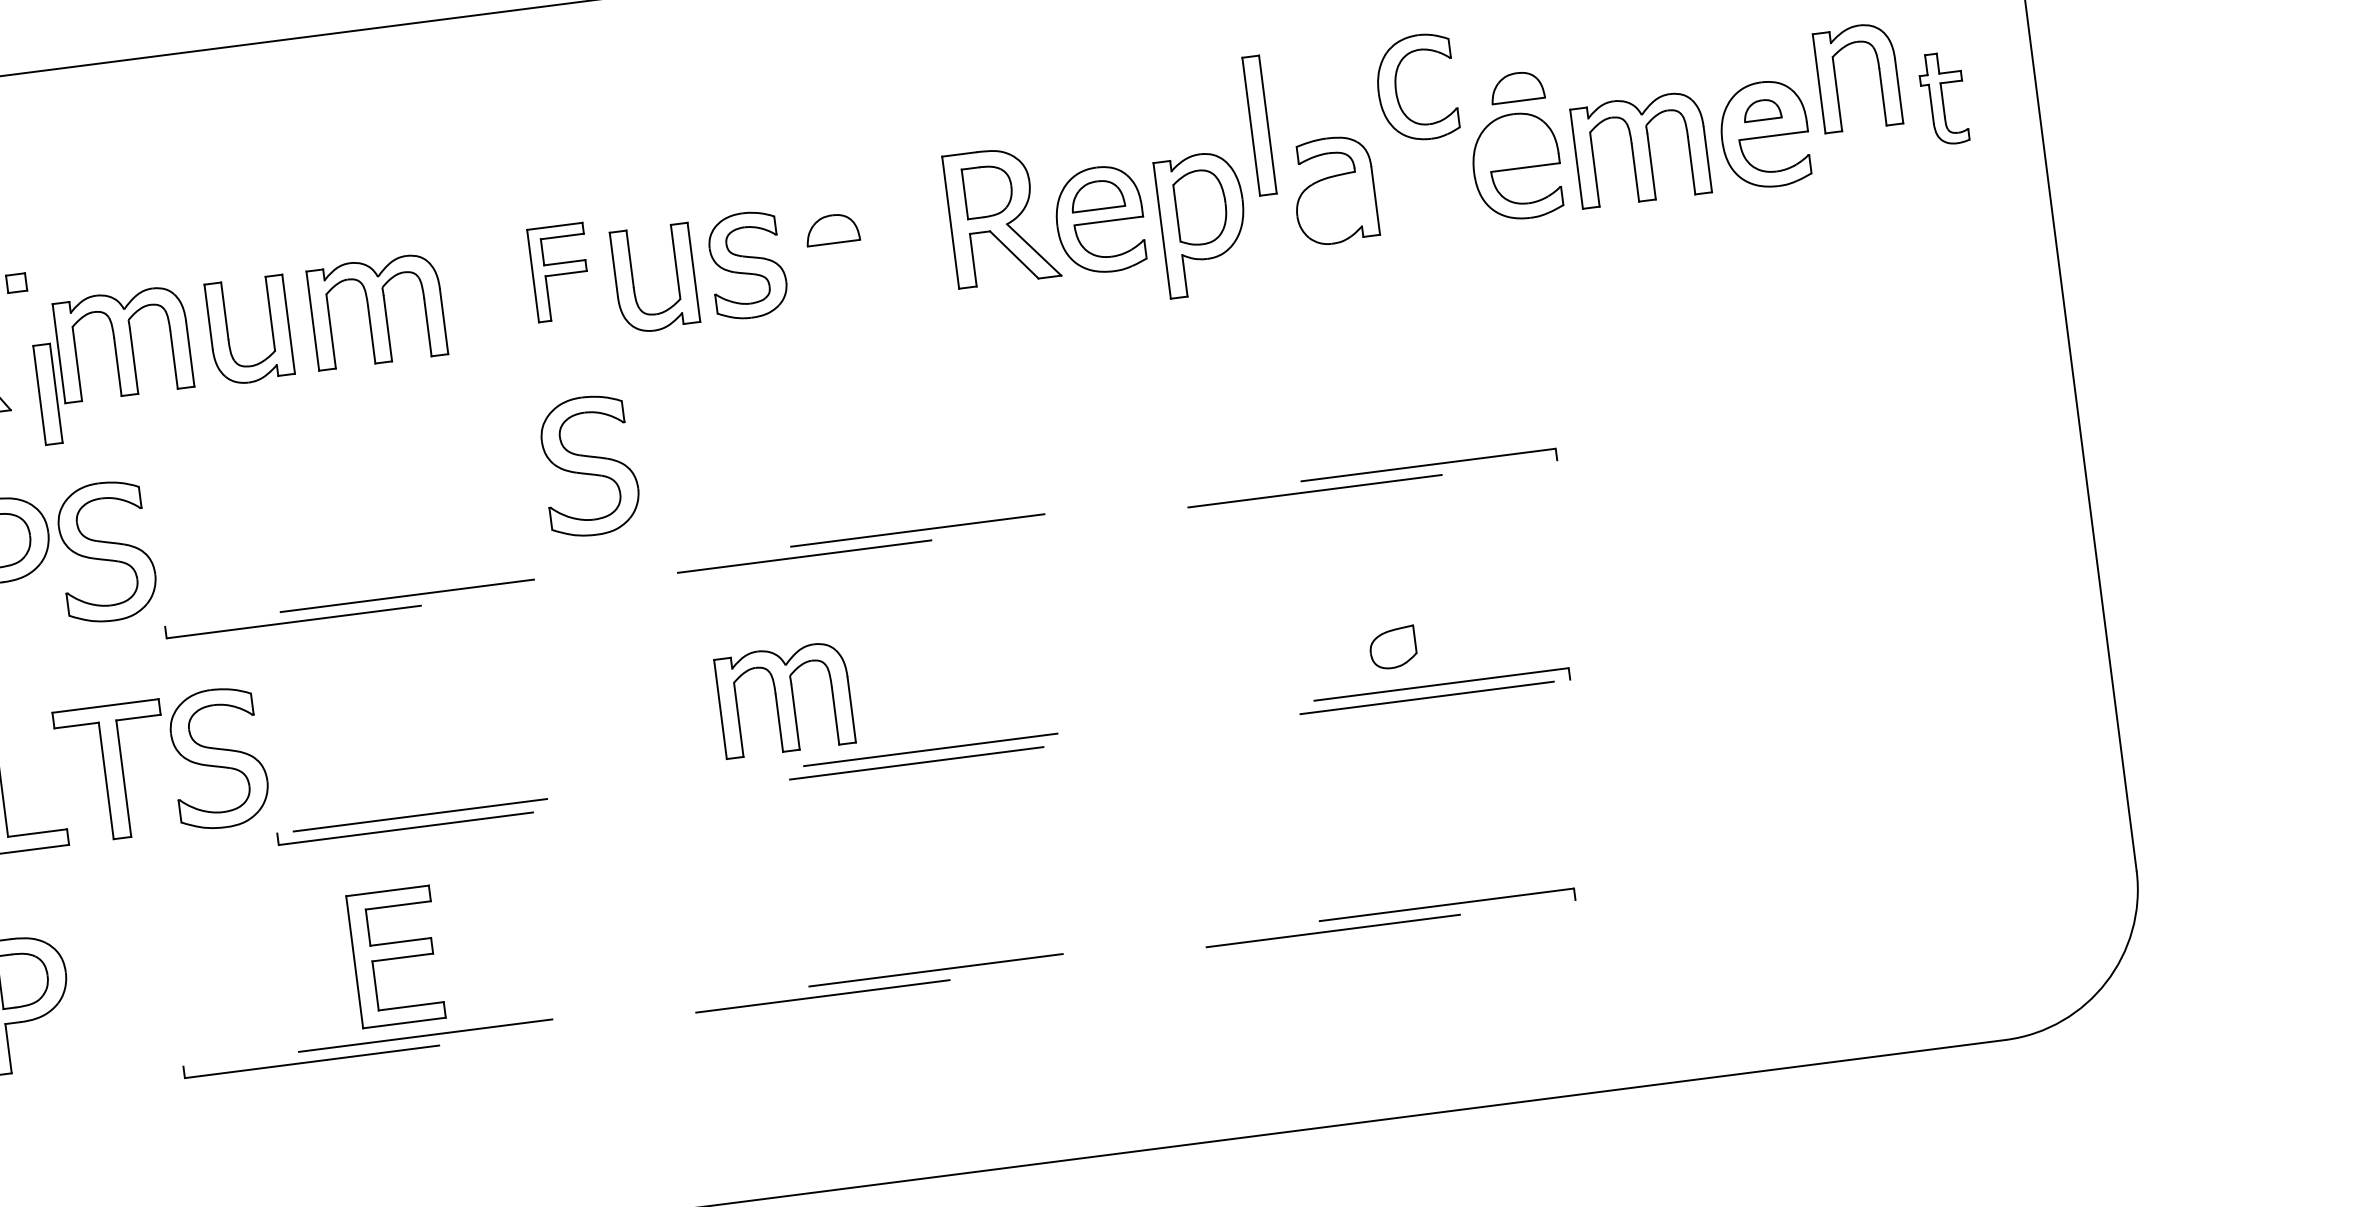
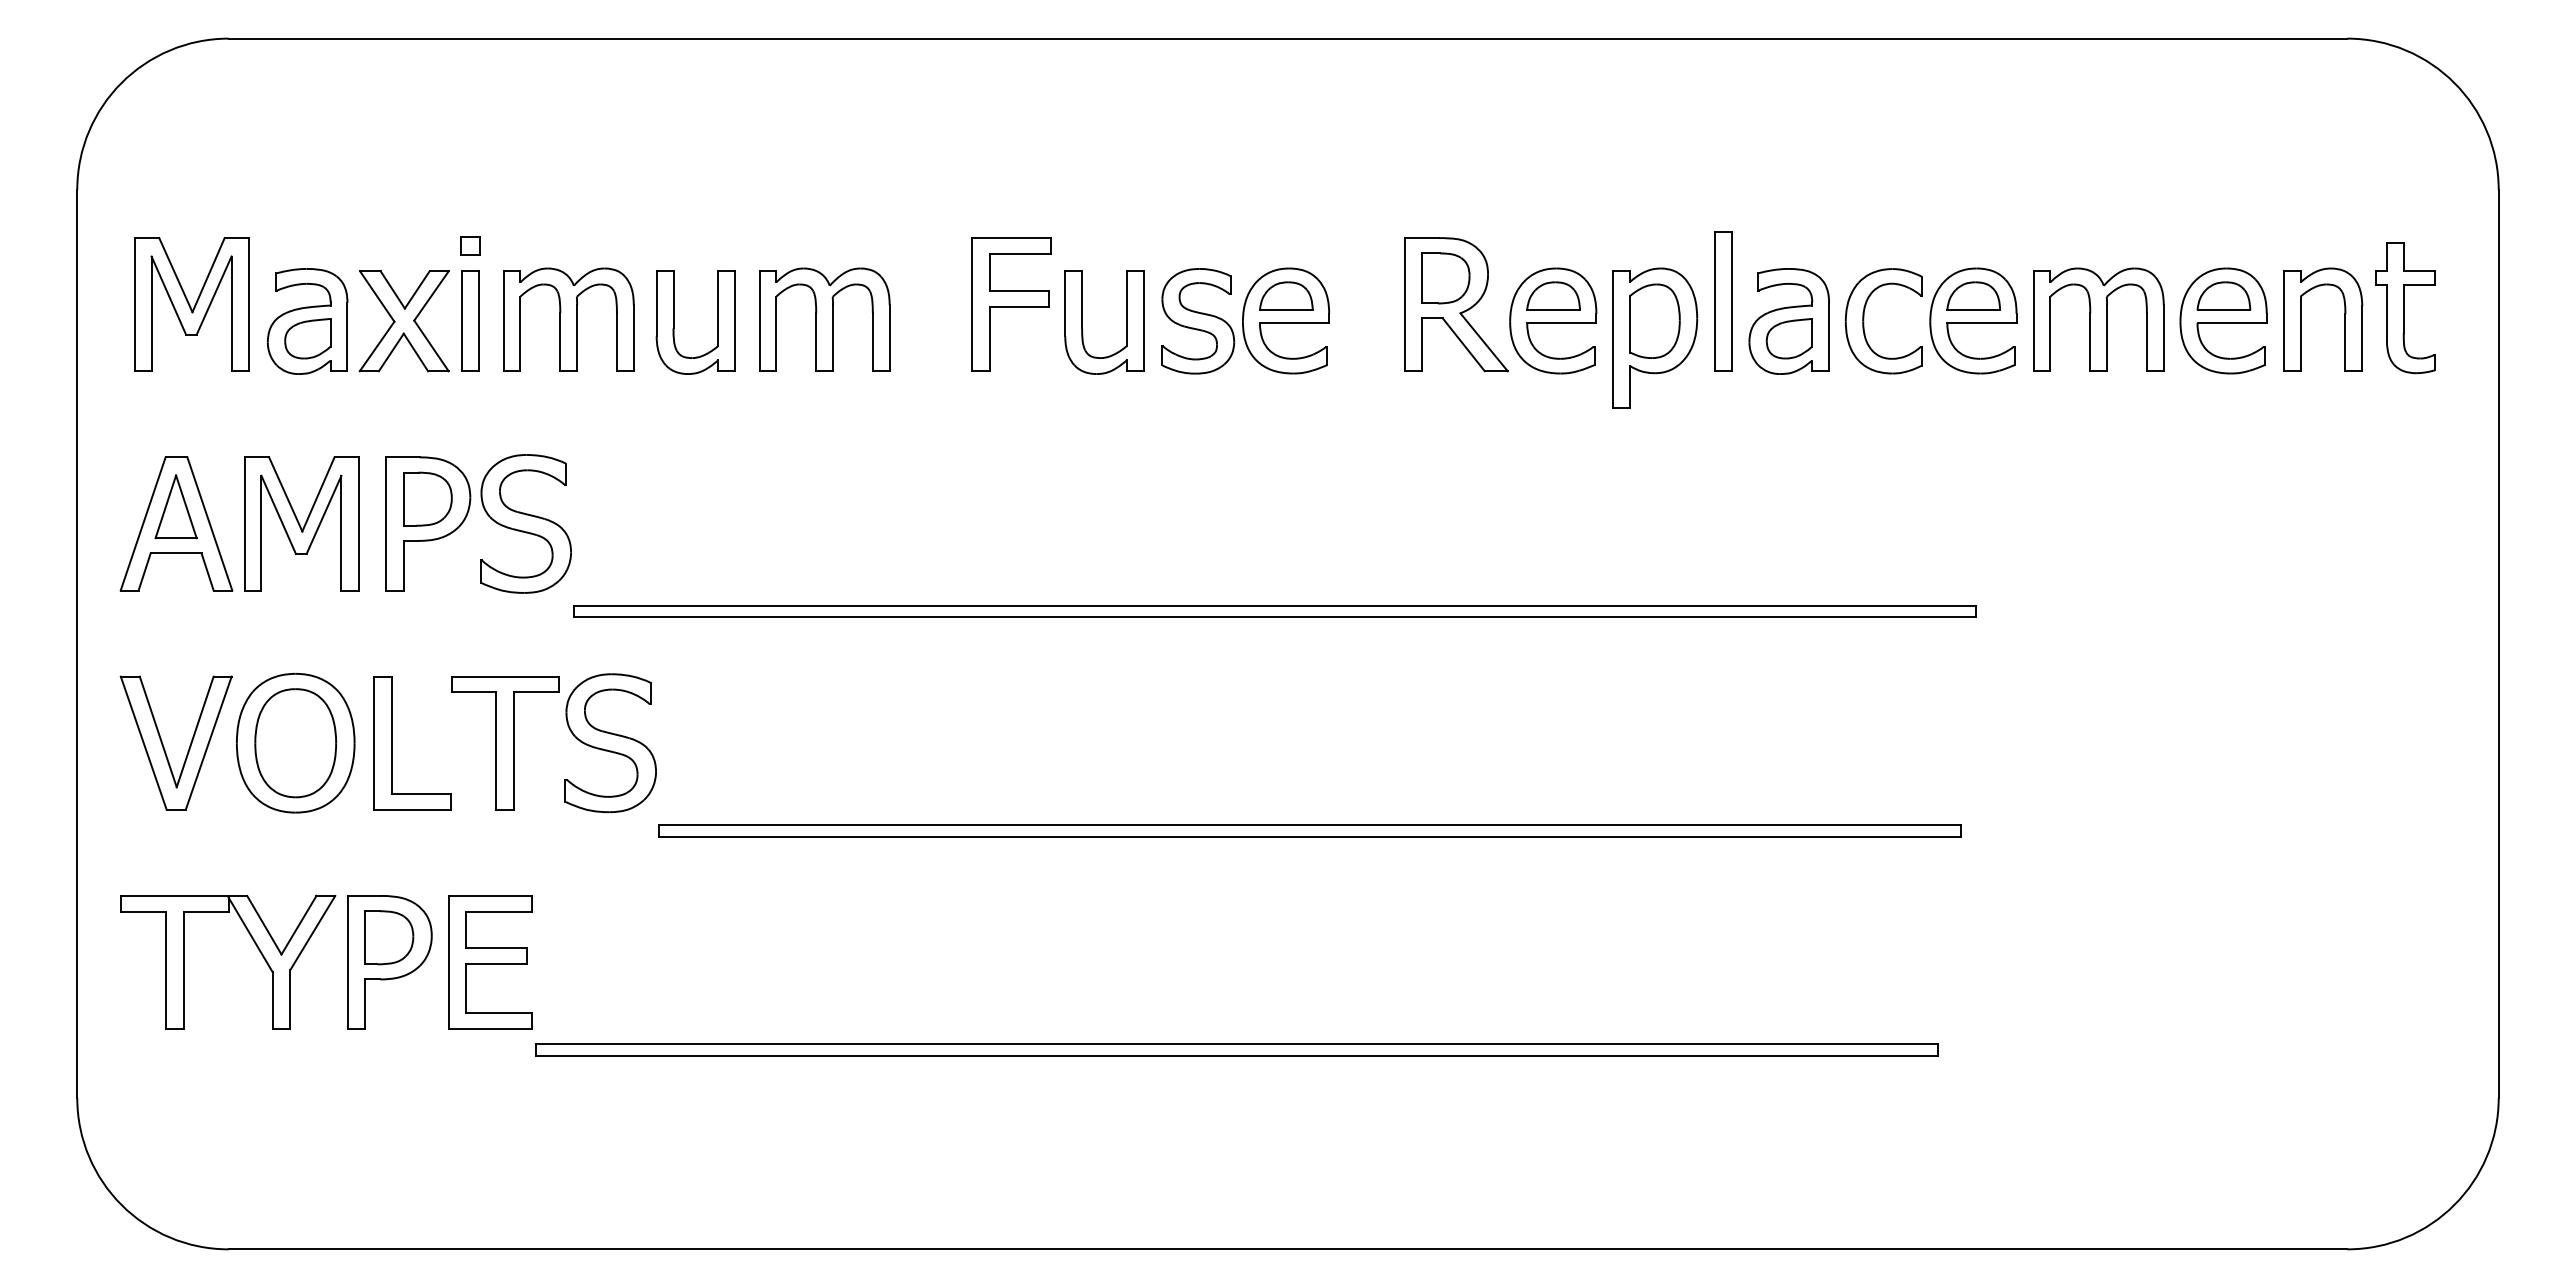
part: (1879, 74) -> (2344, 319), moved
part: (1516, 86) -> (1973, 295), moved
part: (1397, 90) -> (1864, 321), moved
part: (1943, 99) -> (2405, 308), size x1.43
part: (1761, 109) -> (2223, 295), size x1.43
part: (1259, 125) -> (1723, 301), moved
part: (835, 253) -> (1286, 320), added
part: (560, 272) -> (1011, 304), size x1.43
part: (47, 393) -> (470, 320), moved
part: (589, 466) -> (1015, 500), removed
line: (860, 537) -> (1275, 605), dashed -> solid
line: (862, 549) -> (1275, 617), dashed -> solid
part: (1392, 647) -> (1788, 338), moved
part: (784, 699) -> (1179, 756), removed
line: (922, 751) -> (1309, 825), dashed -> solid
line: (924, 762) -> (1310, 836), dashed -> solid
part: (396, 956) -> (490, 962), moved
line: (878, 977) -> (1237, 1044), dashed -> solid
line: (880, 988) -> (1237, 1055), dashed -> solid

